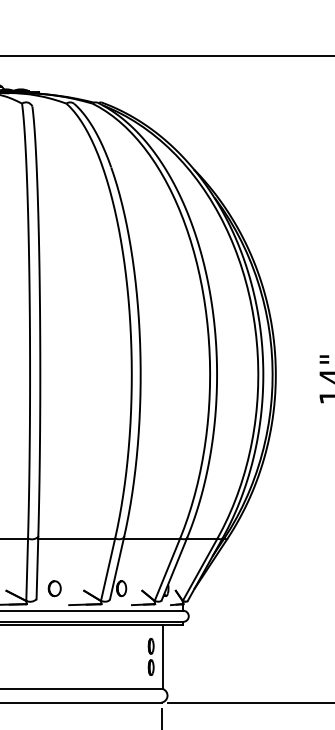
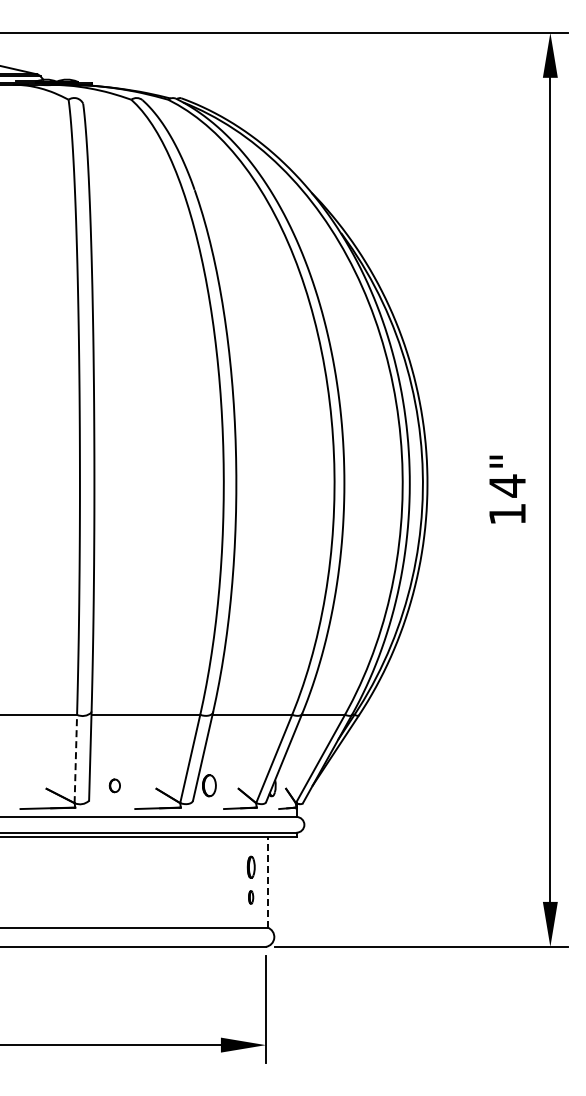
line: (26, 569) -> (75, 758), solid -> dashed
part: (54, 588) -> (114, 785), size x0.6
line: (162, 656) -> (267, 881), solid -> dashed
part: (150, 667) -> (250, 897), size x0.6

